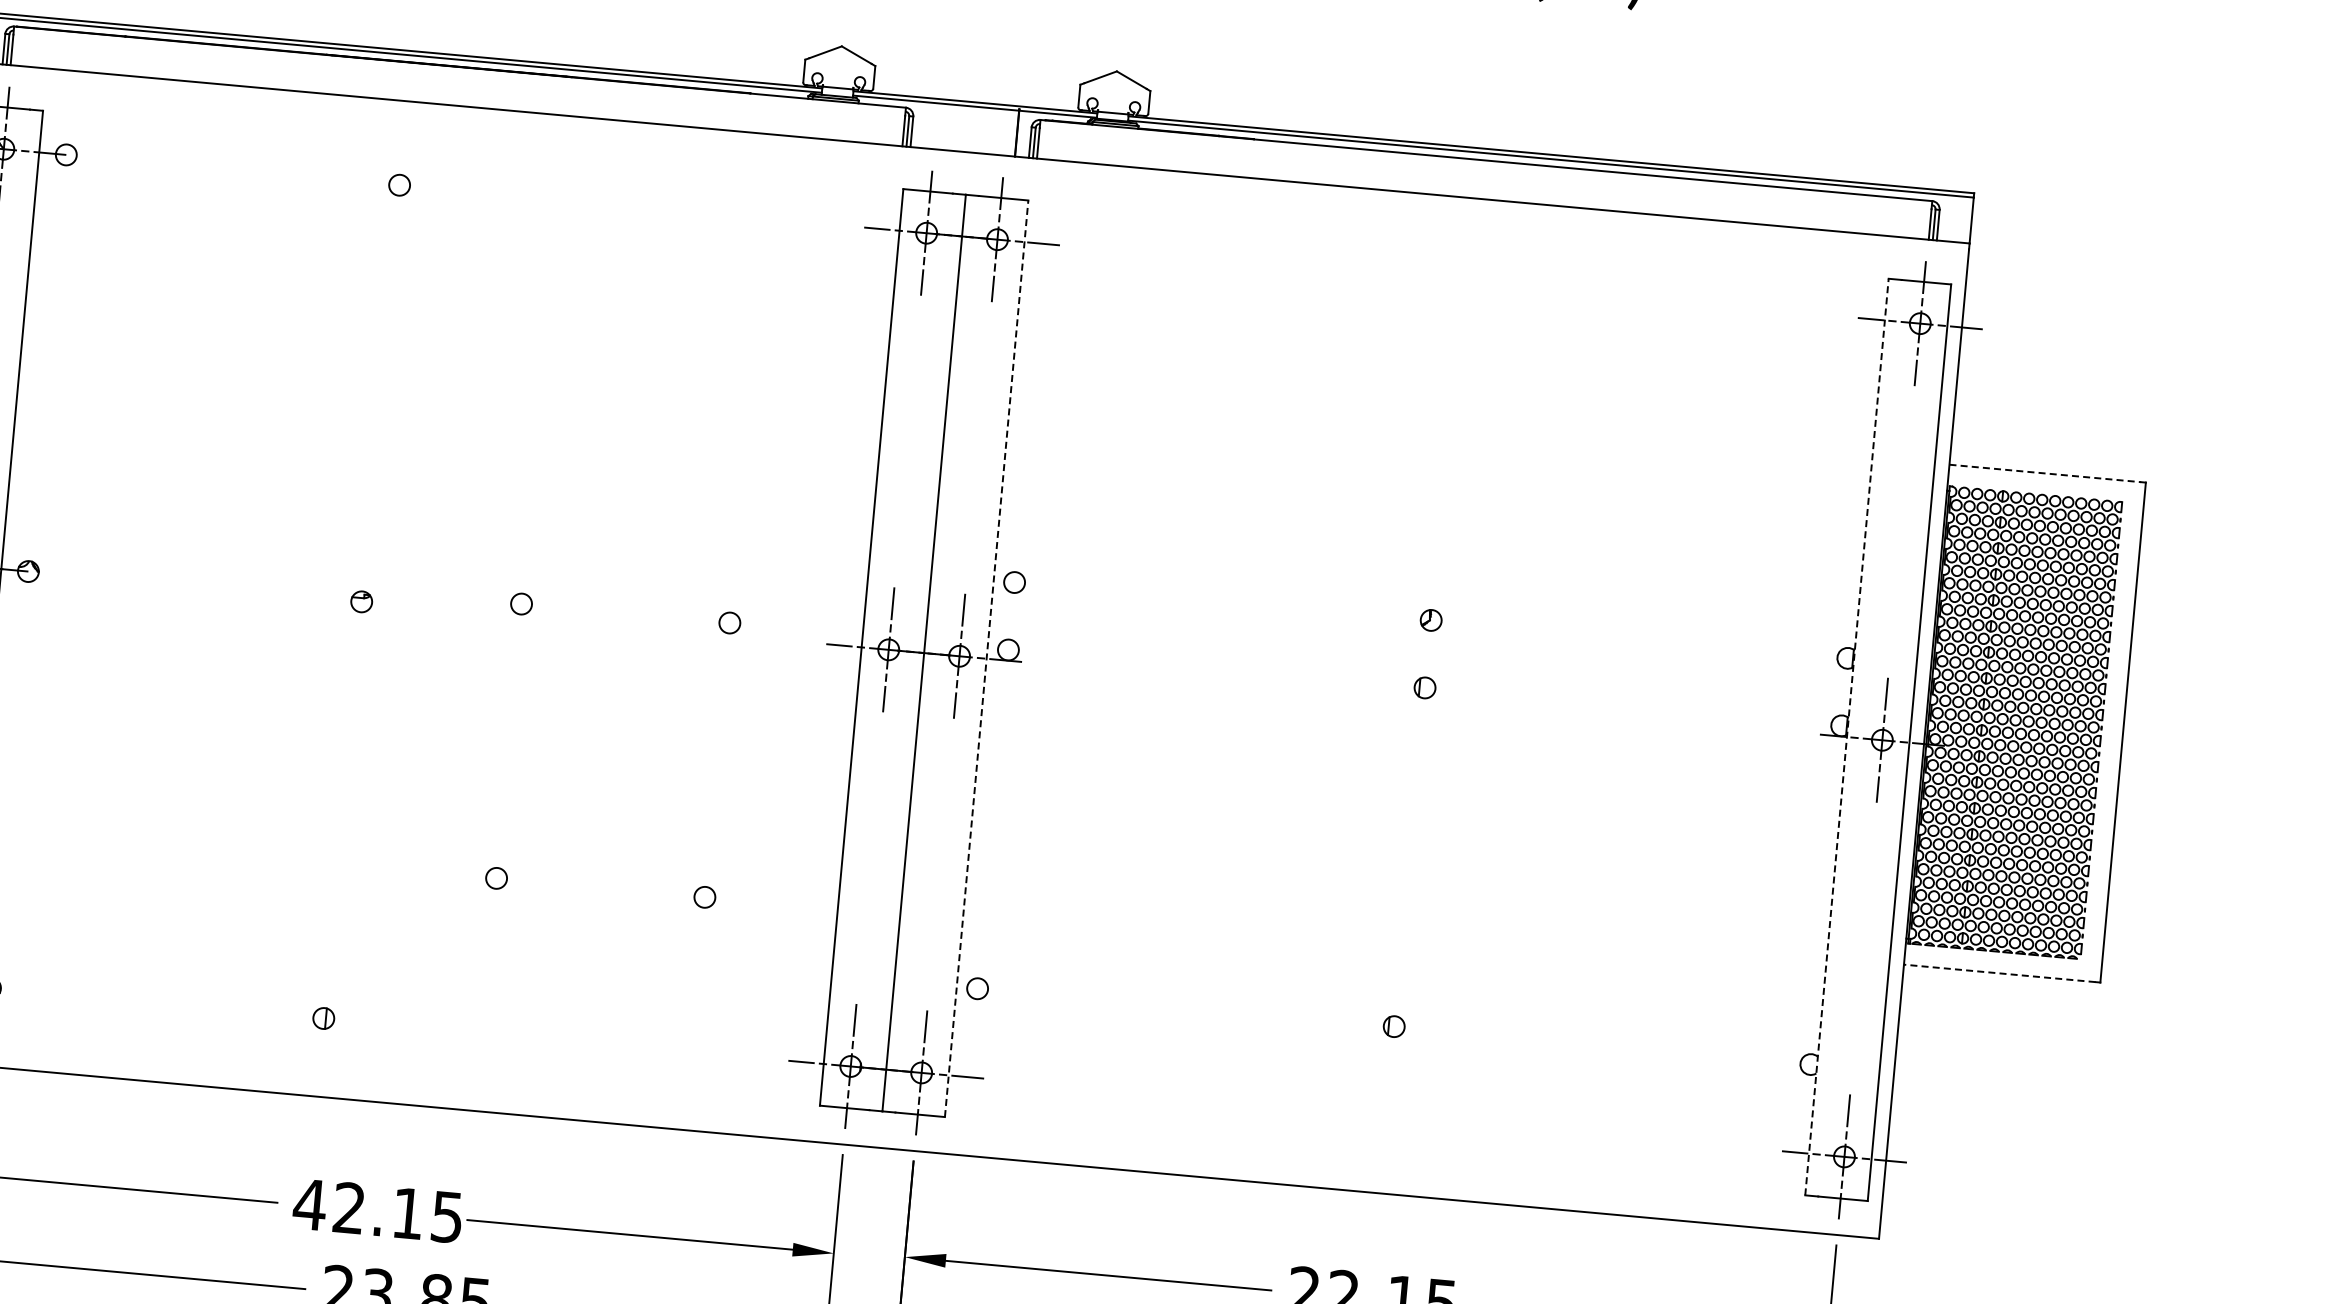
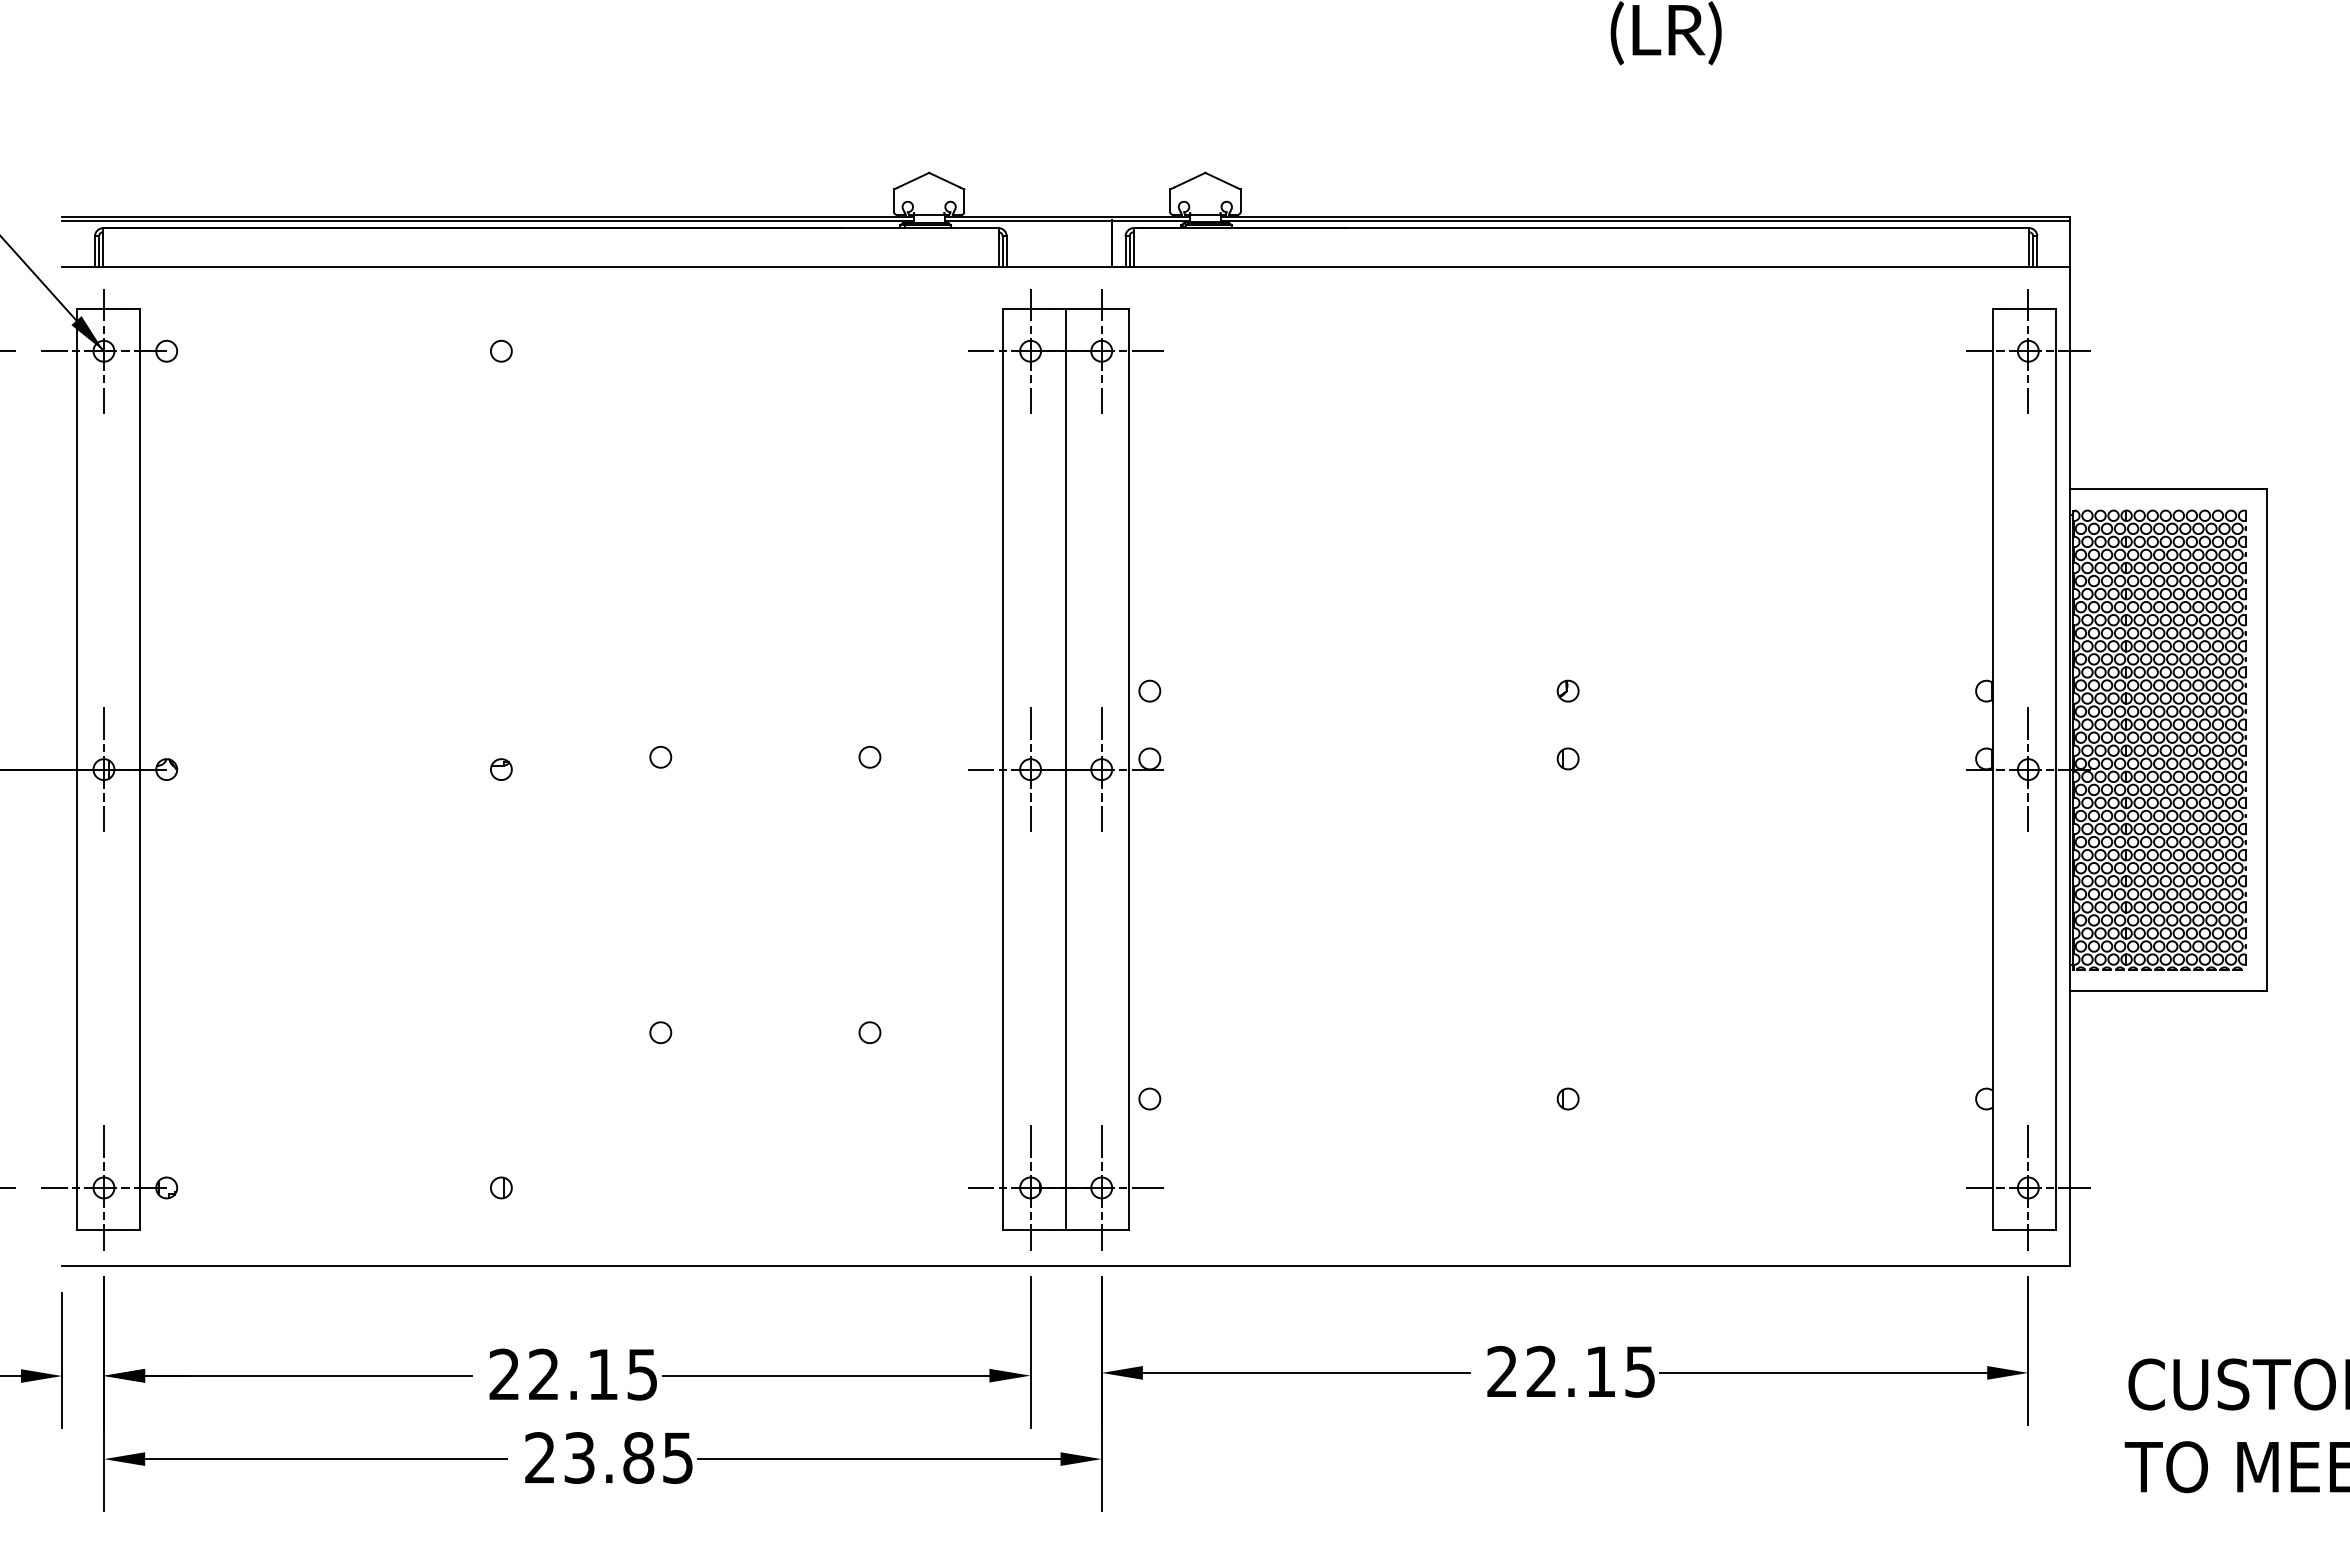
line: (2045, 473) -> (2166, 489), dashed -> solid
line: (986, 658) -> (1128, 769), dashed -> solid
line: (1846, 736) -> (1992, 769), dashed -> solid
line: (1998, 973) -> (2165, 991), dashed -> solid
text: (310, 1203) -> (504, 1373), 42.15 -> 22.15

